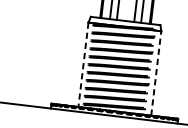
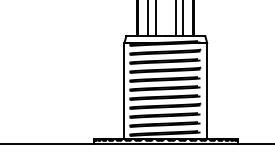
line: (83, 64) -> (124, 90), dashed -> solid
line: (156, 73) -> (207, 90), dashed -> solid

